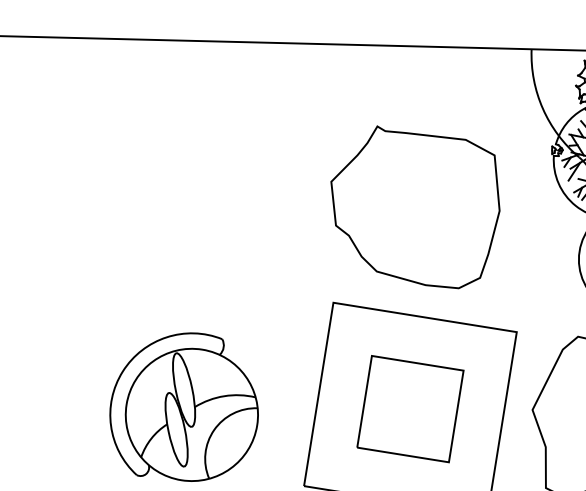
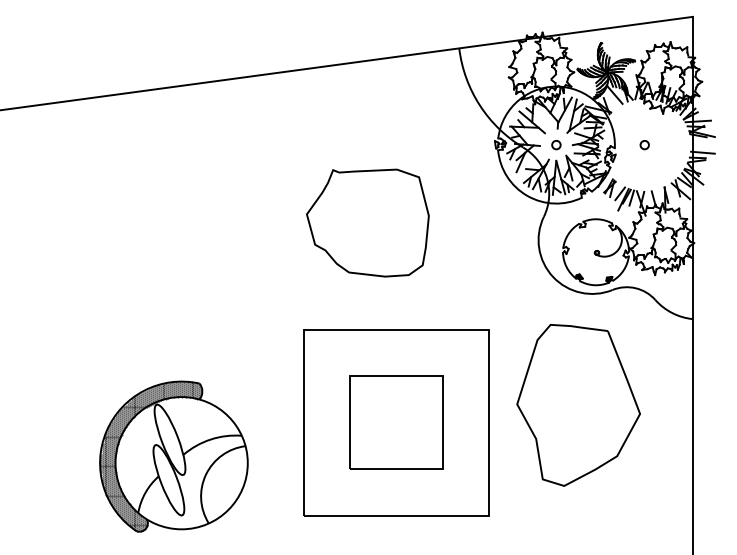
part: (413, 206) -> (367, 222), size x0.71
hatch: (162, 403) -> (150, 456), added

